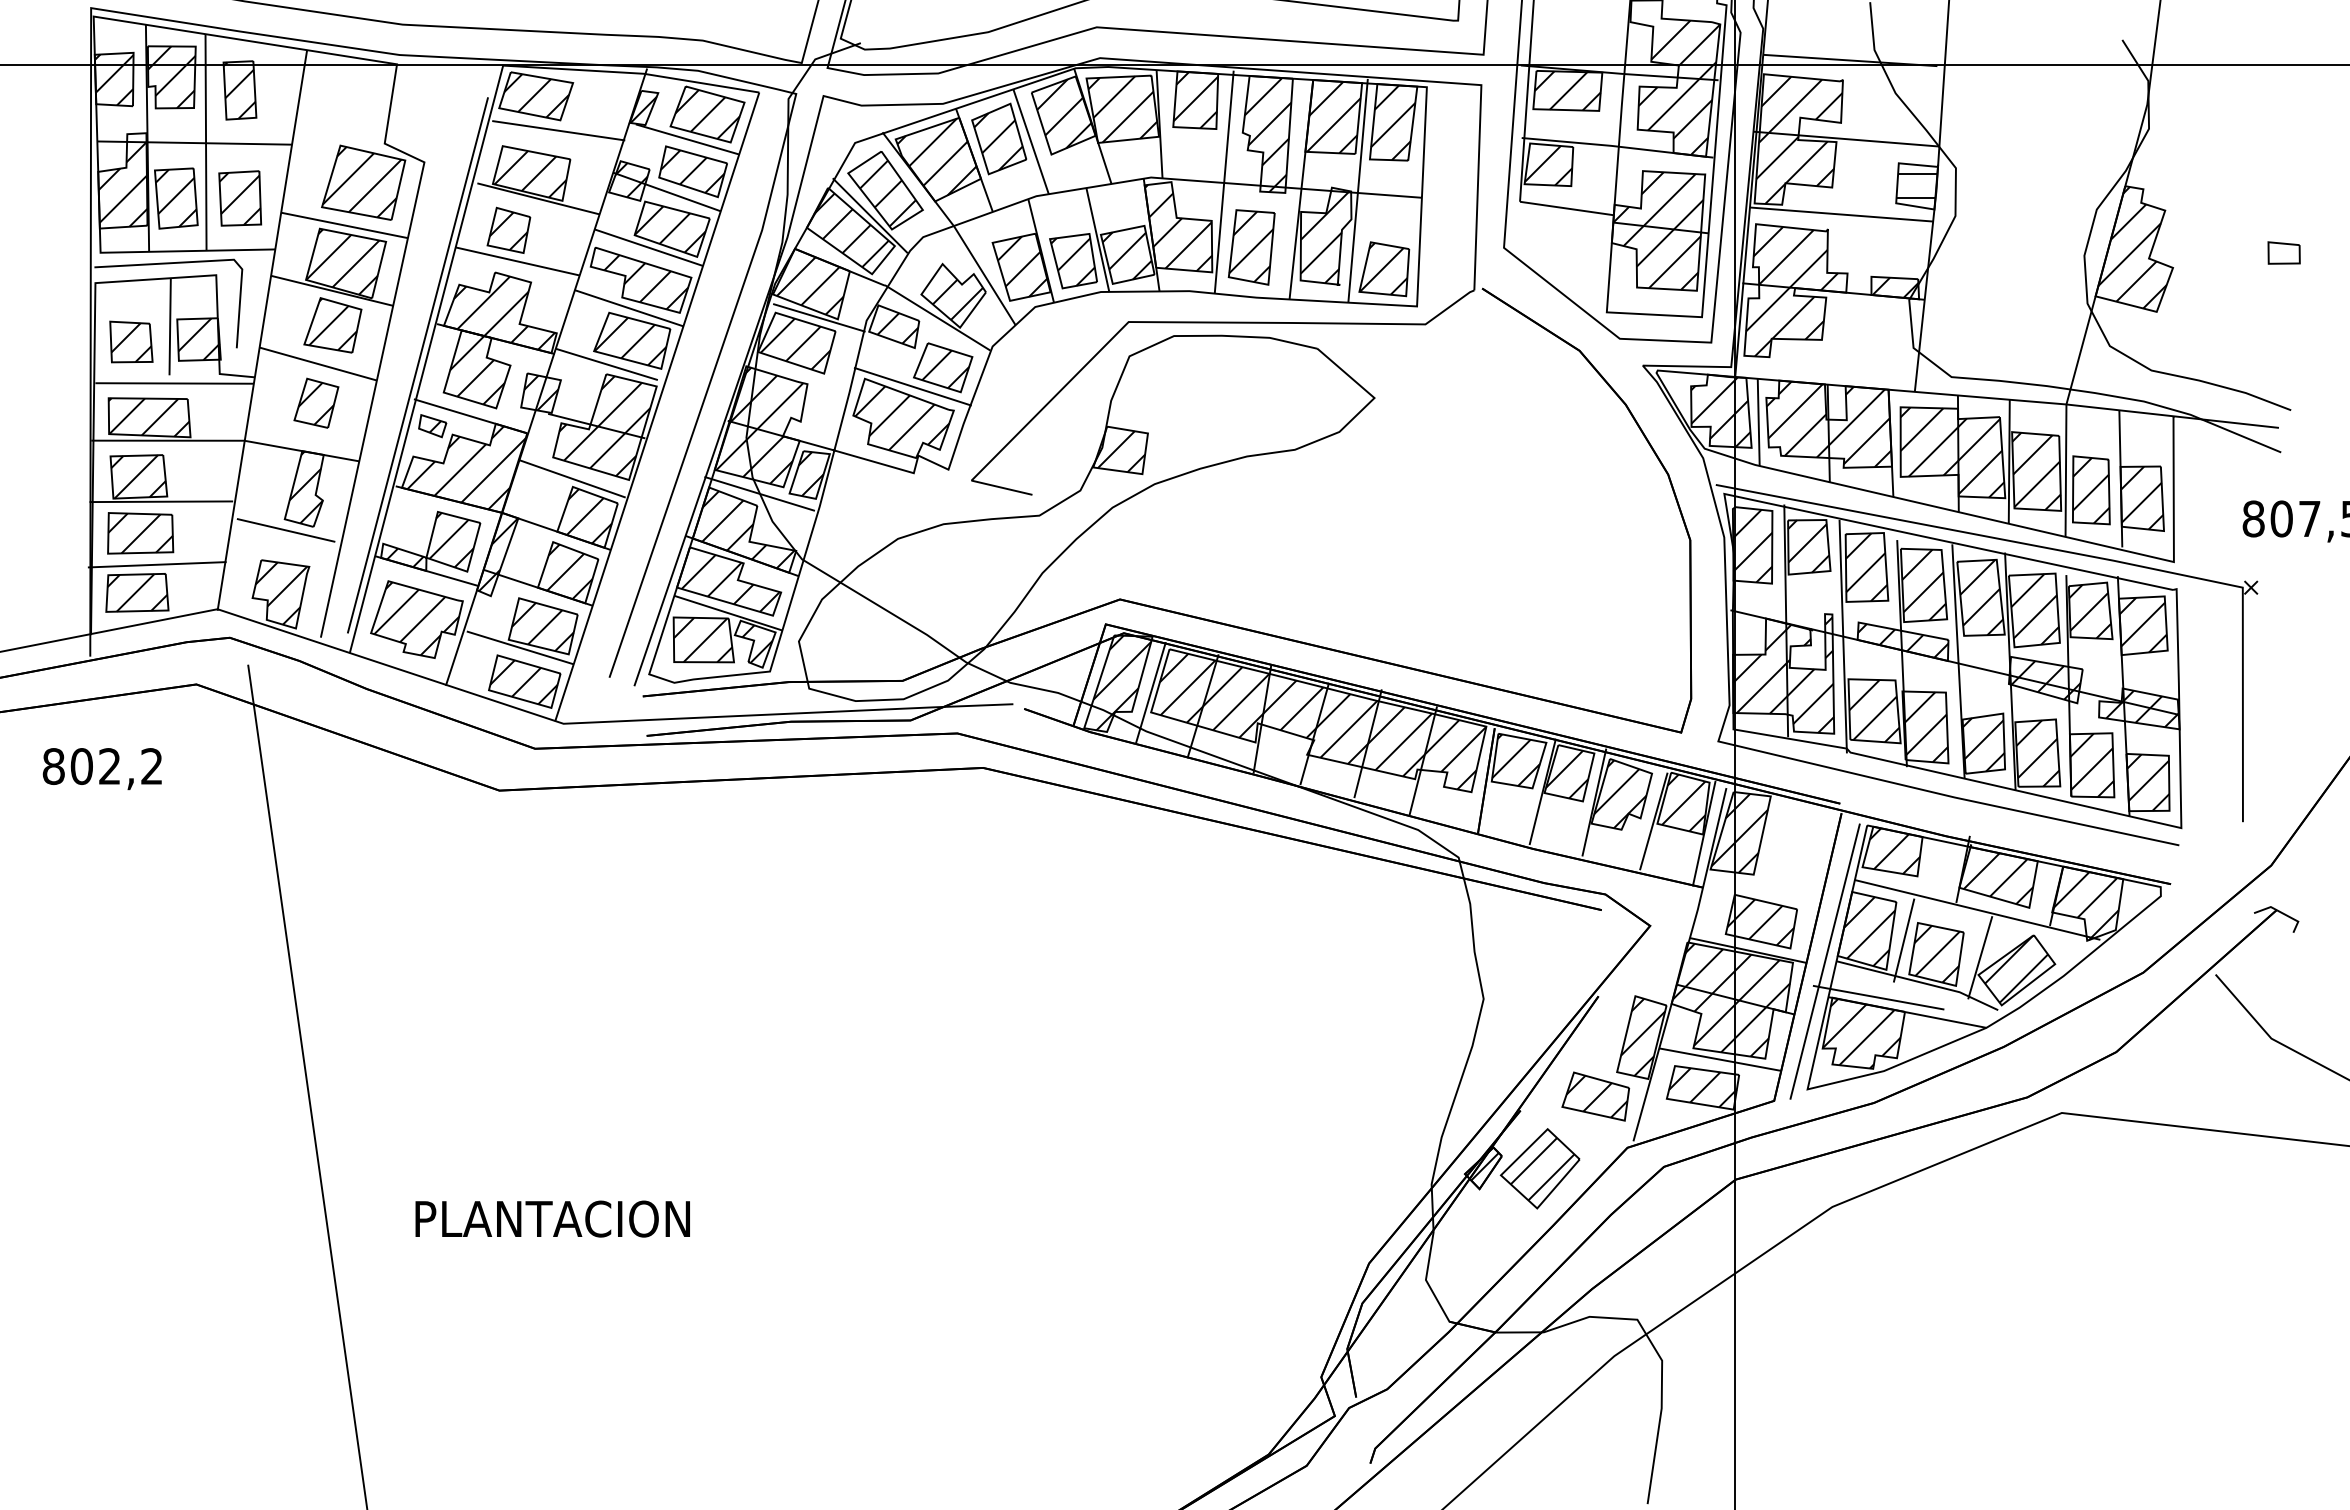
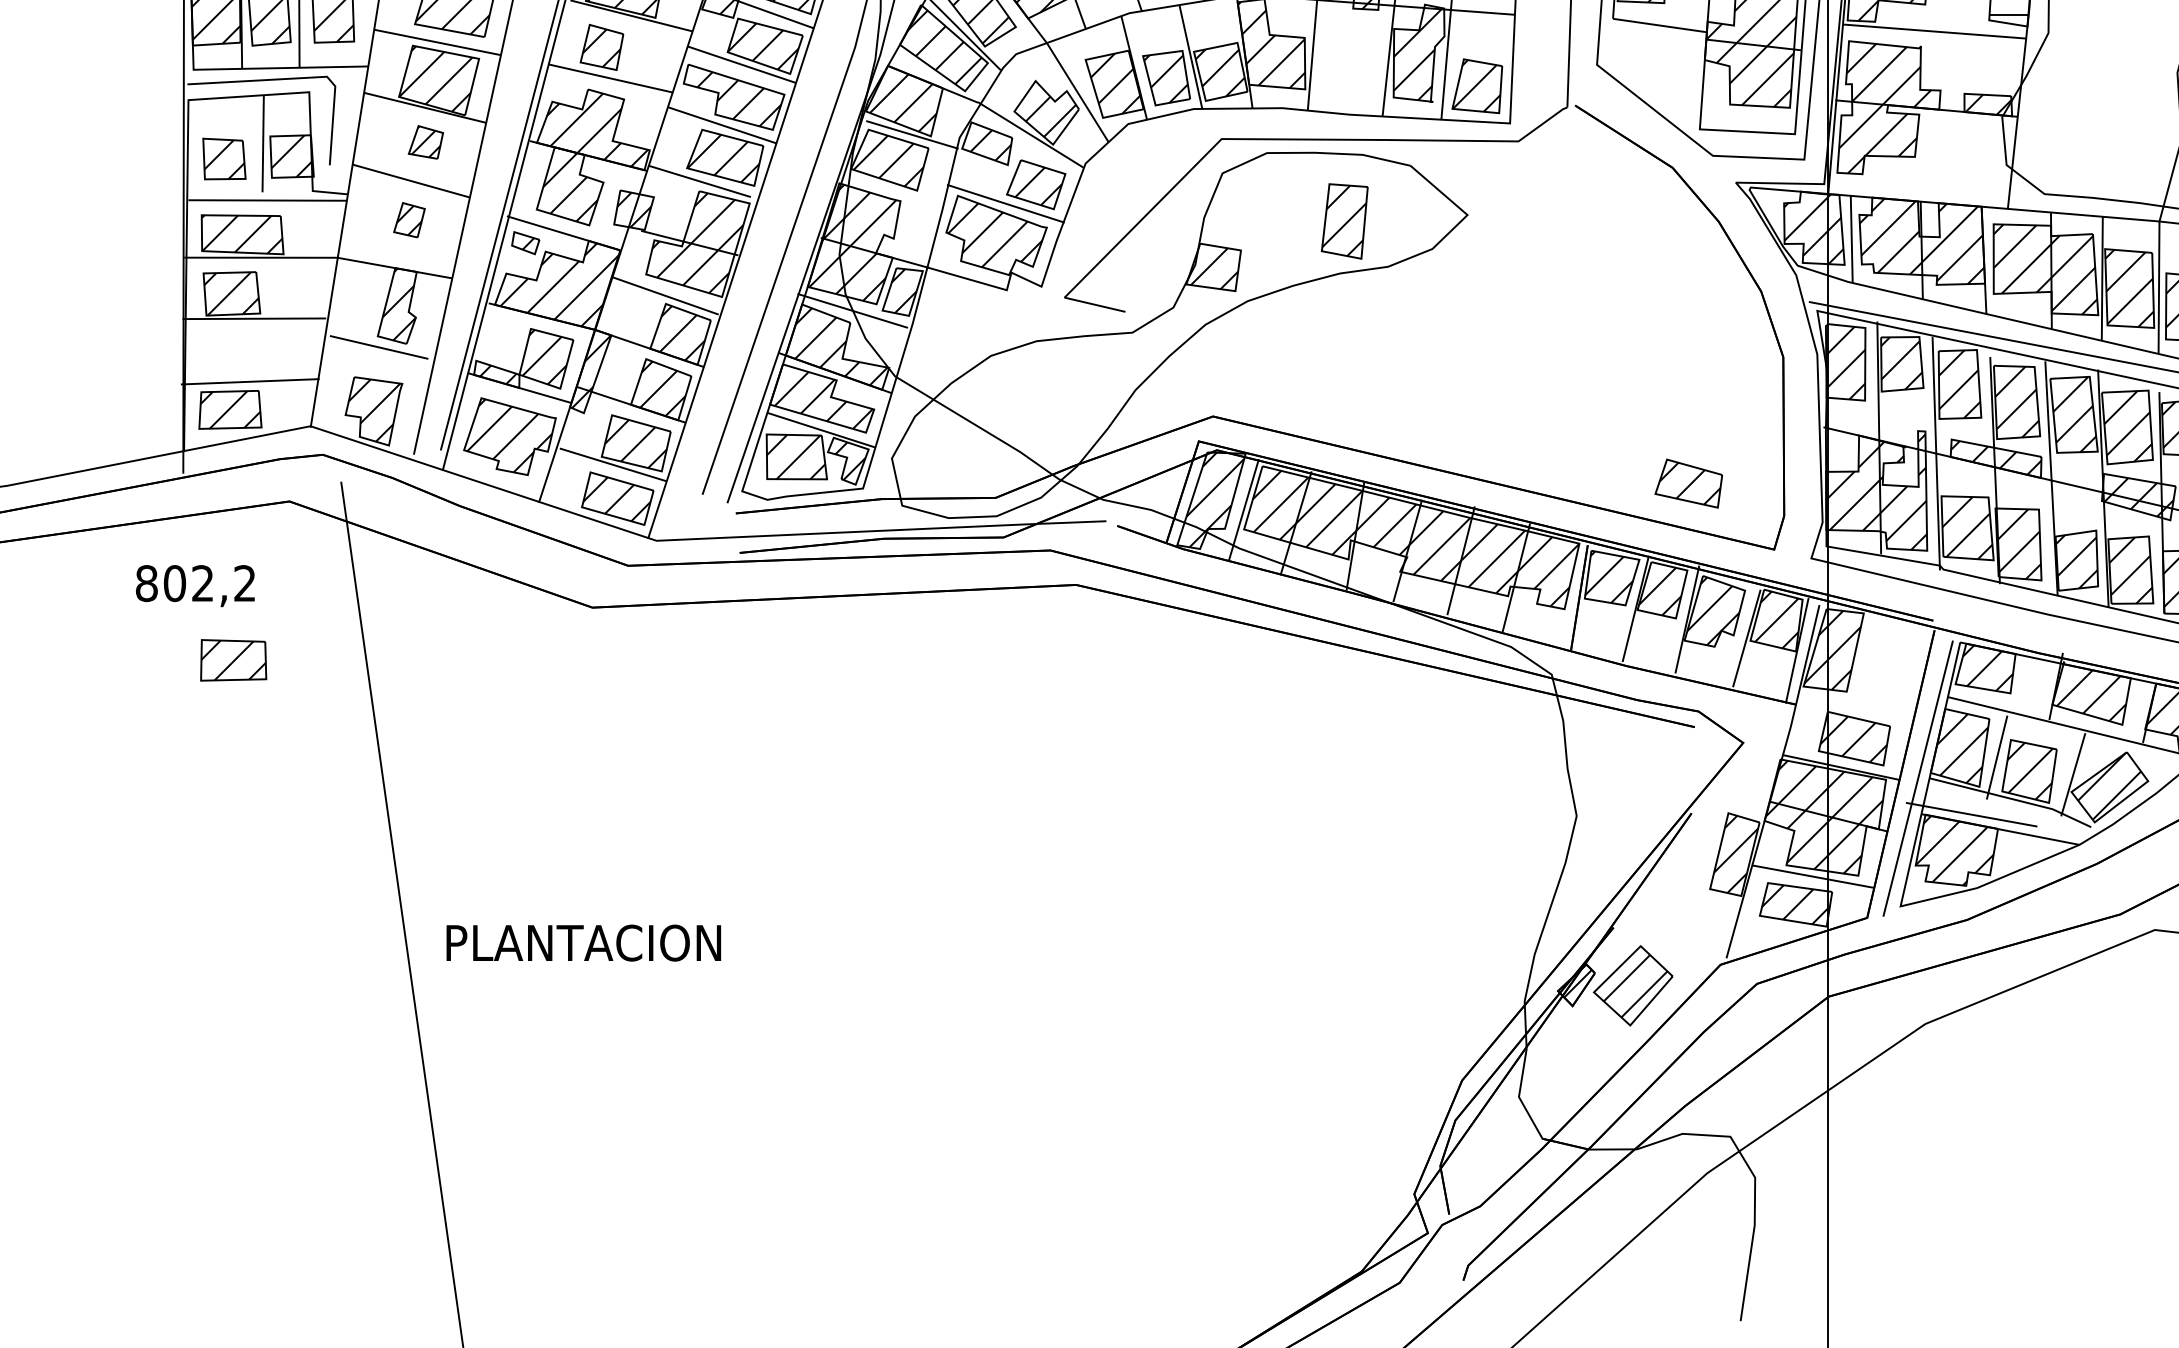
part: (1251, 247) -> (1344, 221), moved
part: (332, 325) -> (425, 142), size x0.6
part: (316, 402) -> (409, 219), size x0.7
part: (140, 533) -> (233, 660), moved
part: (1595, 1096) -> (1688, 483), moved
text: (552, 1218) -> (583, 942), moved

